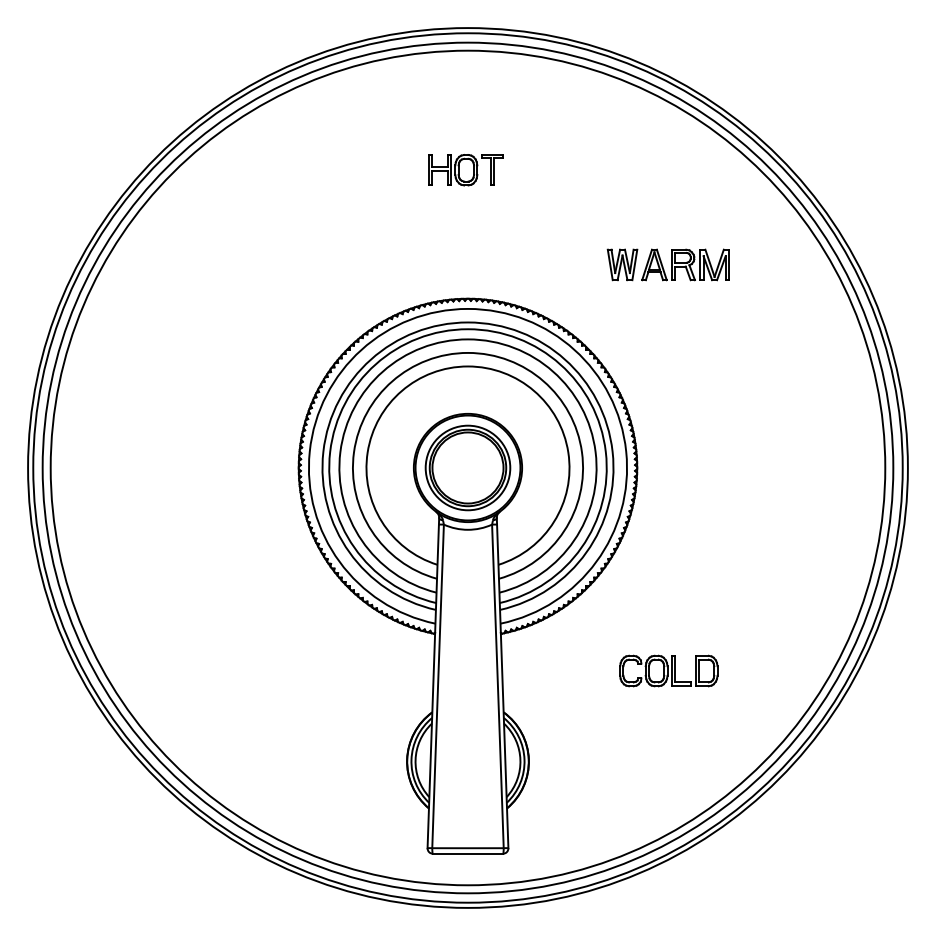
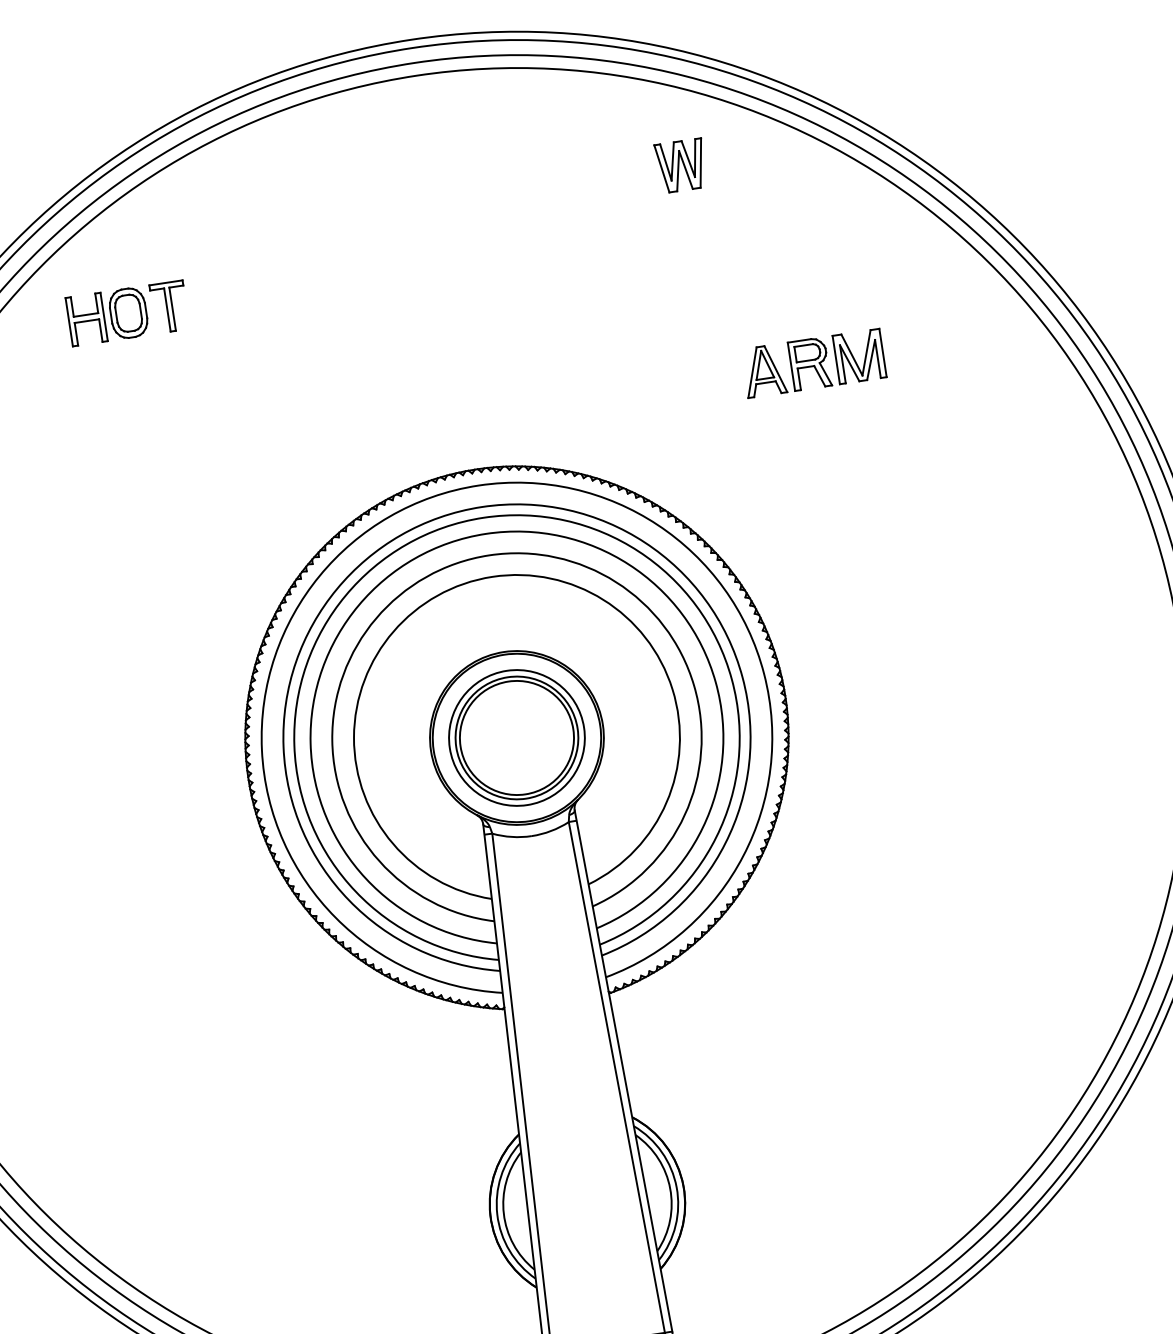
part: (465, 170) -> (127, 313), moved
part: (622, 264) -> (681, 165), moved
part: (668, 670) -> (883, 1011), removed

